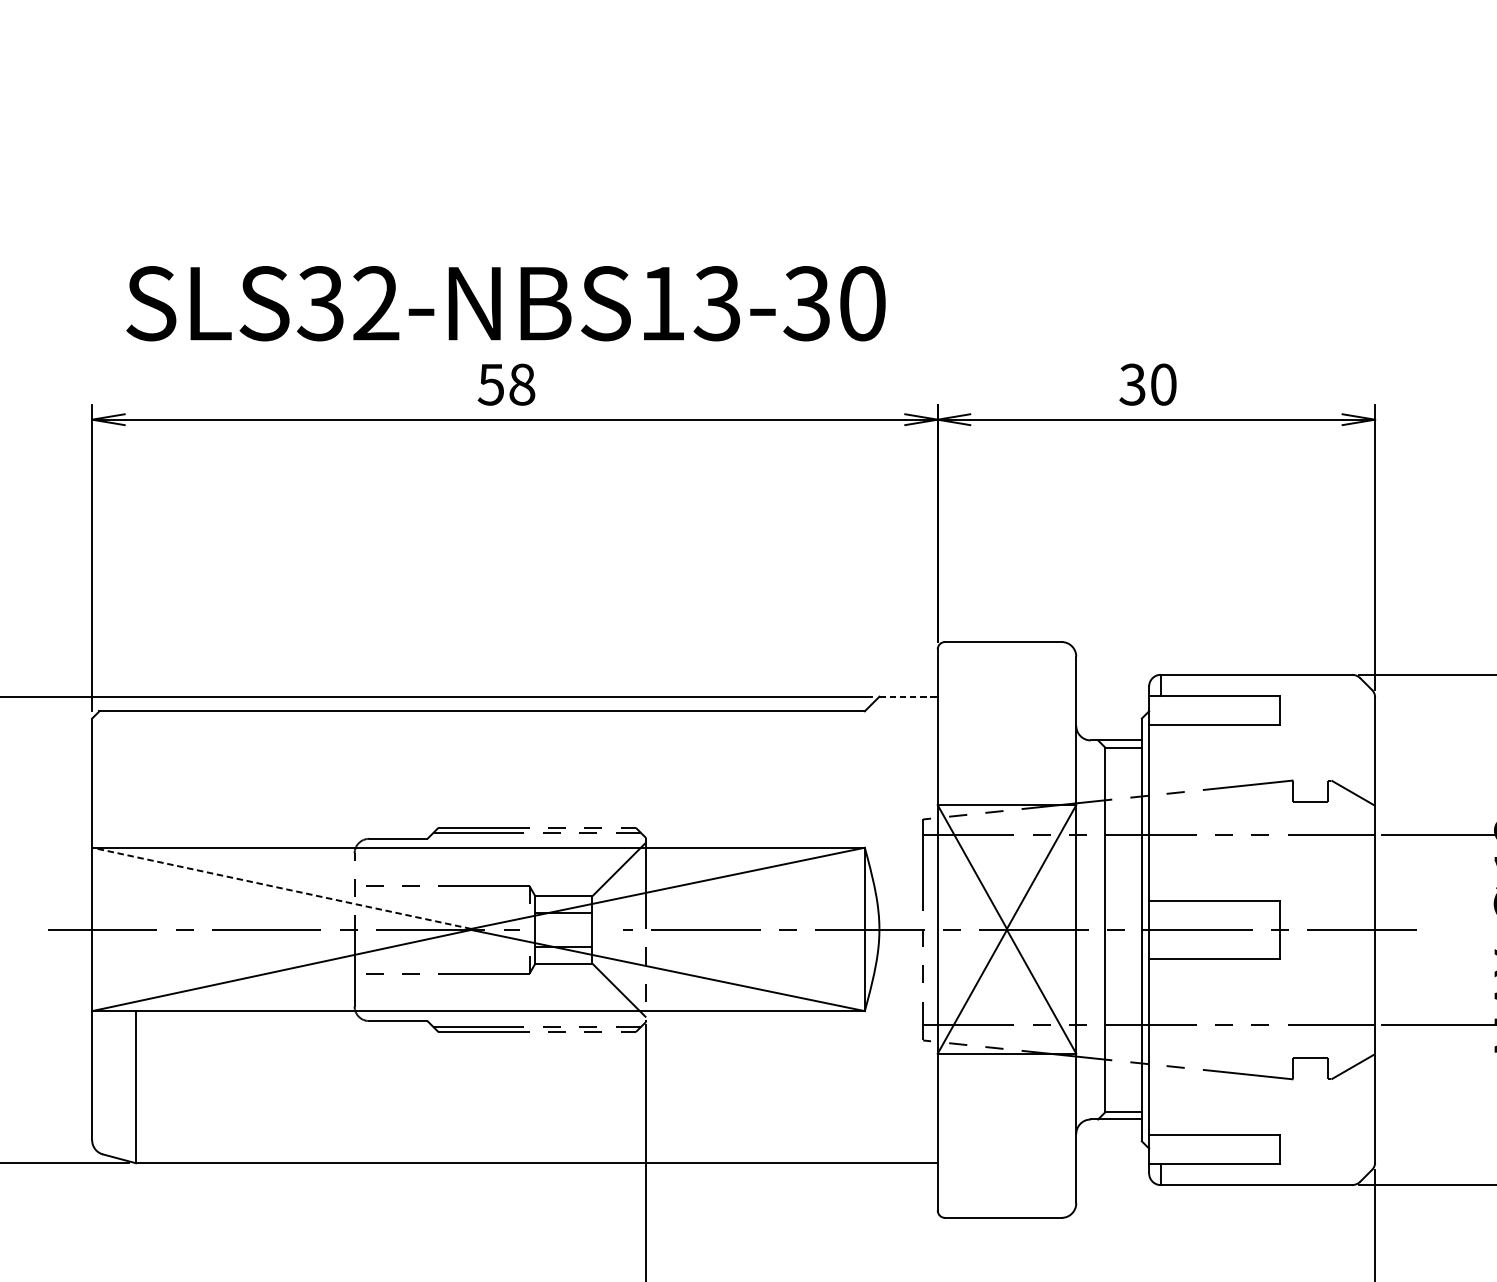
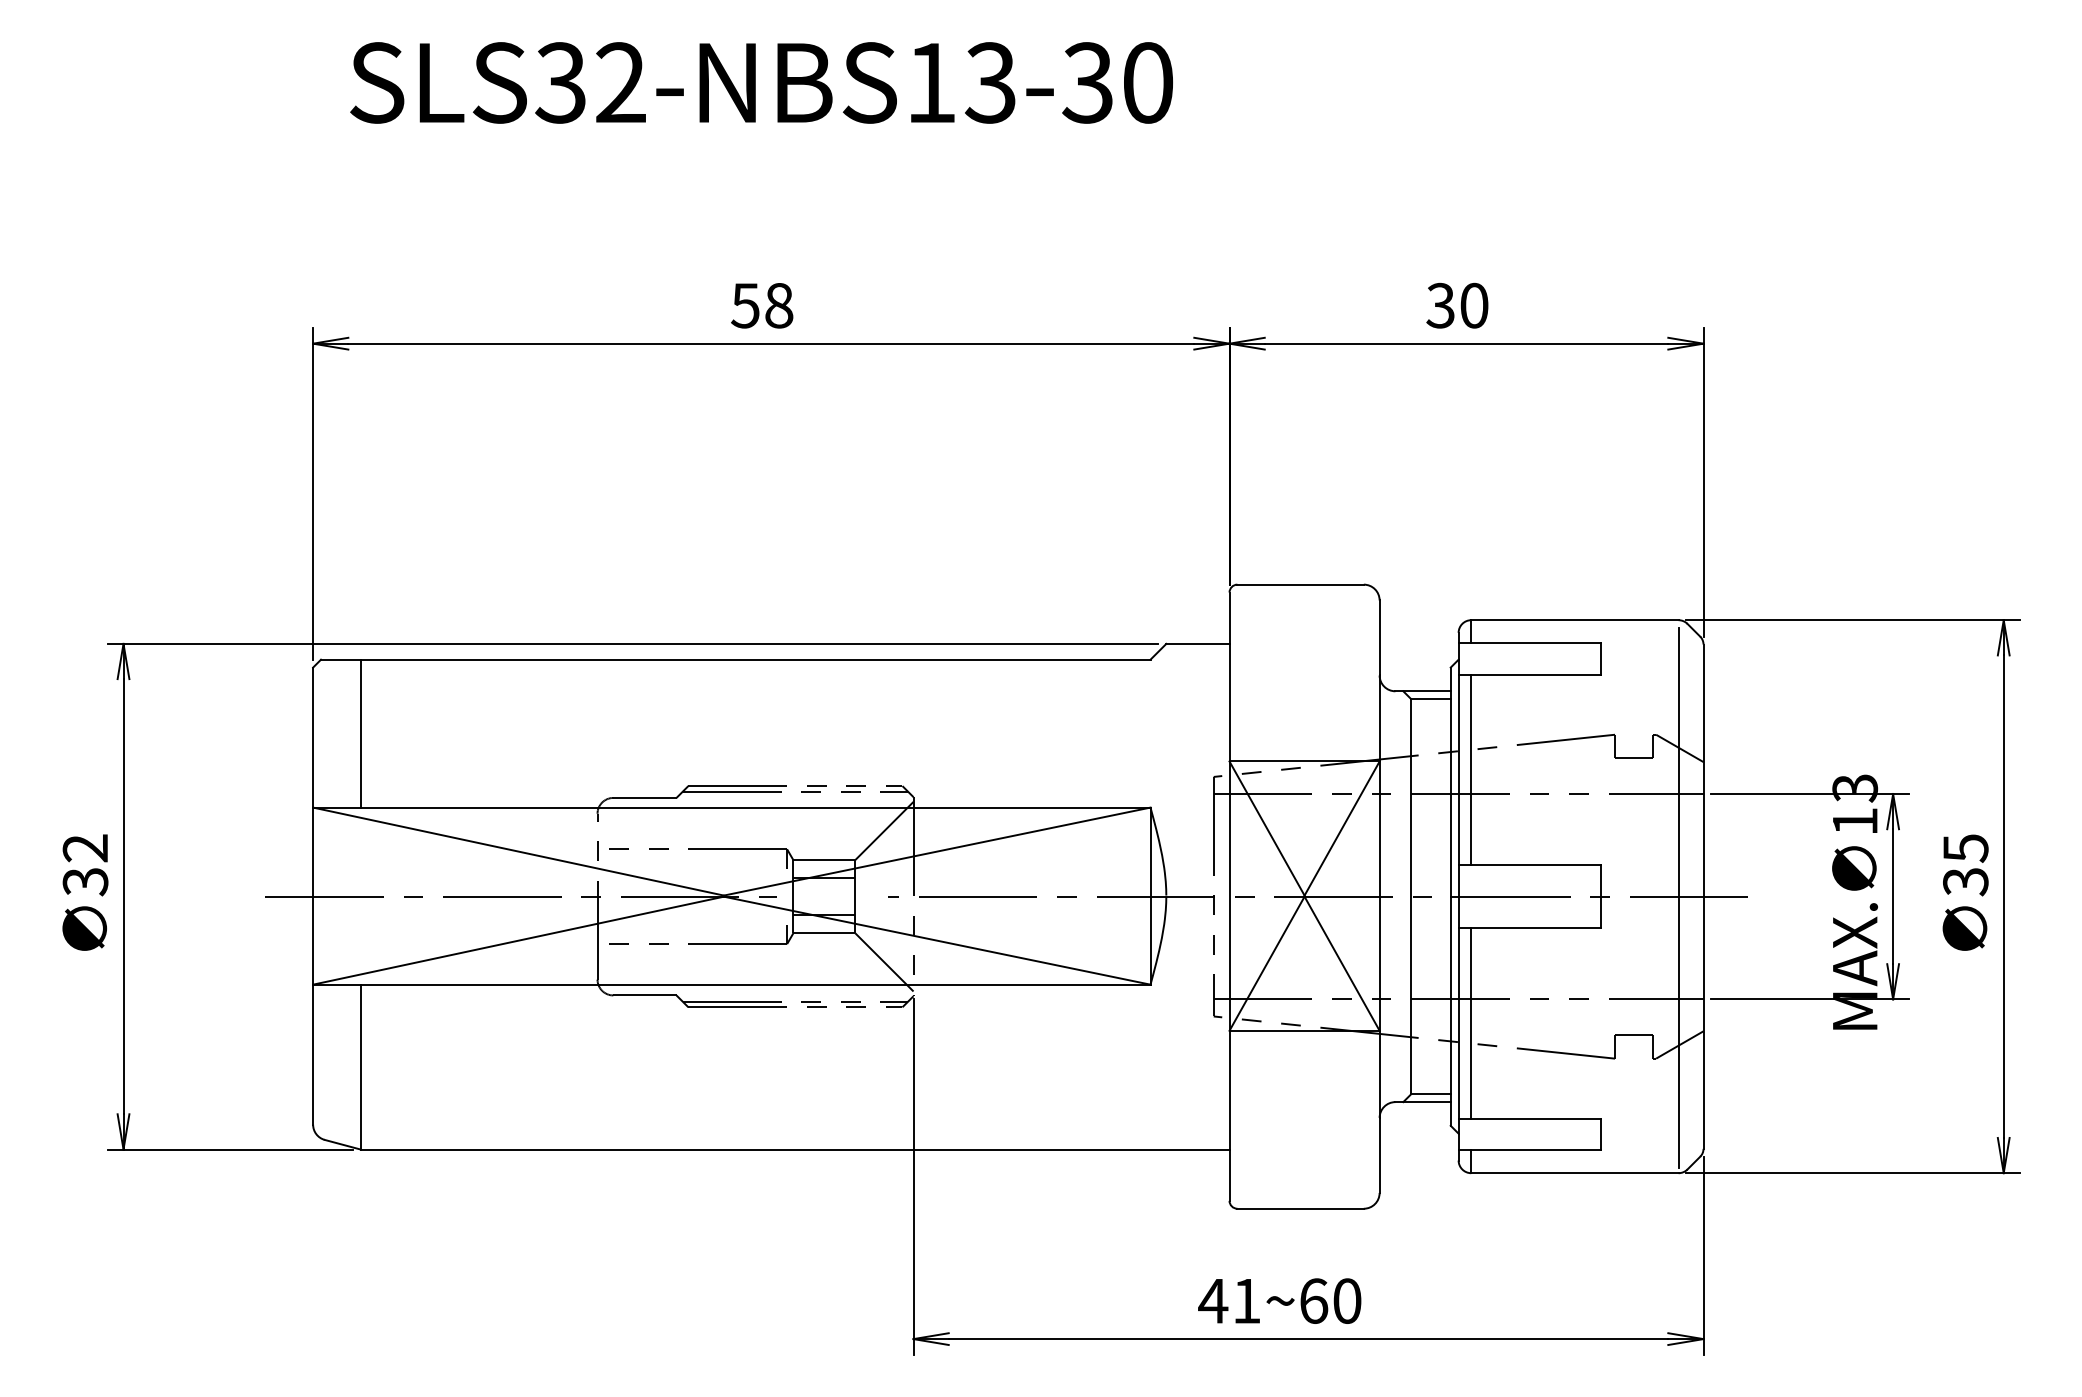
text: (505, 303) -> (761, 82), moved
line: (908, 696) -> (1197, 643), dashed -> solid
line: (135, 779) -> (360, 733), added
line: (1161, 812) -> (1471, 769), added
line: (281, 888) -> (518, 851), dashed -> solid
line: (1352, 930) -> (1678, 897), added
line: (1161, 1046) -> (1471, 1023), added

